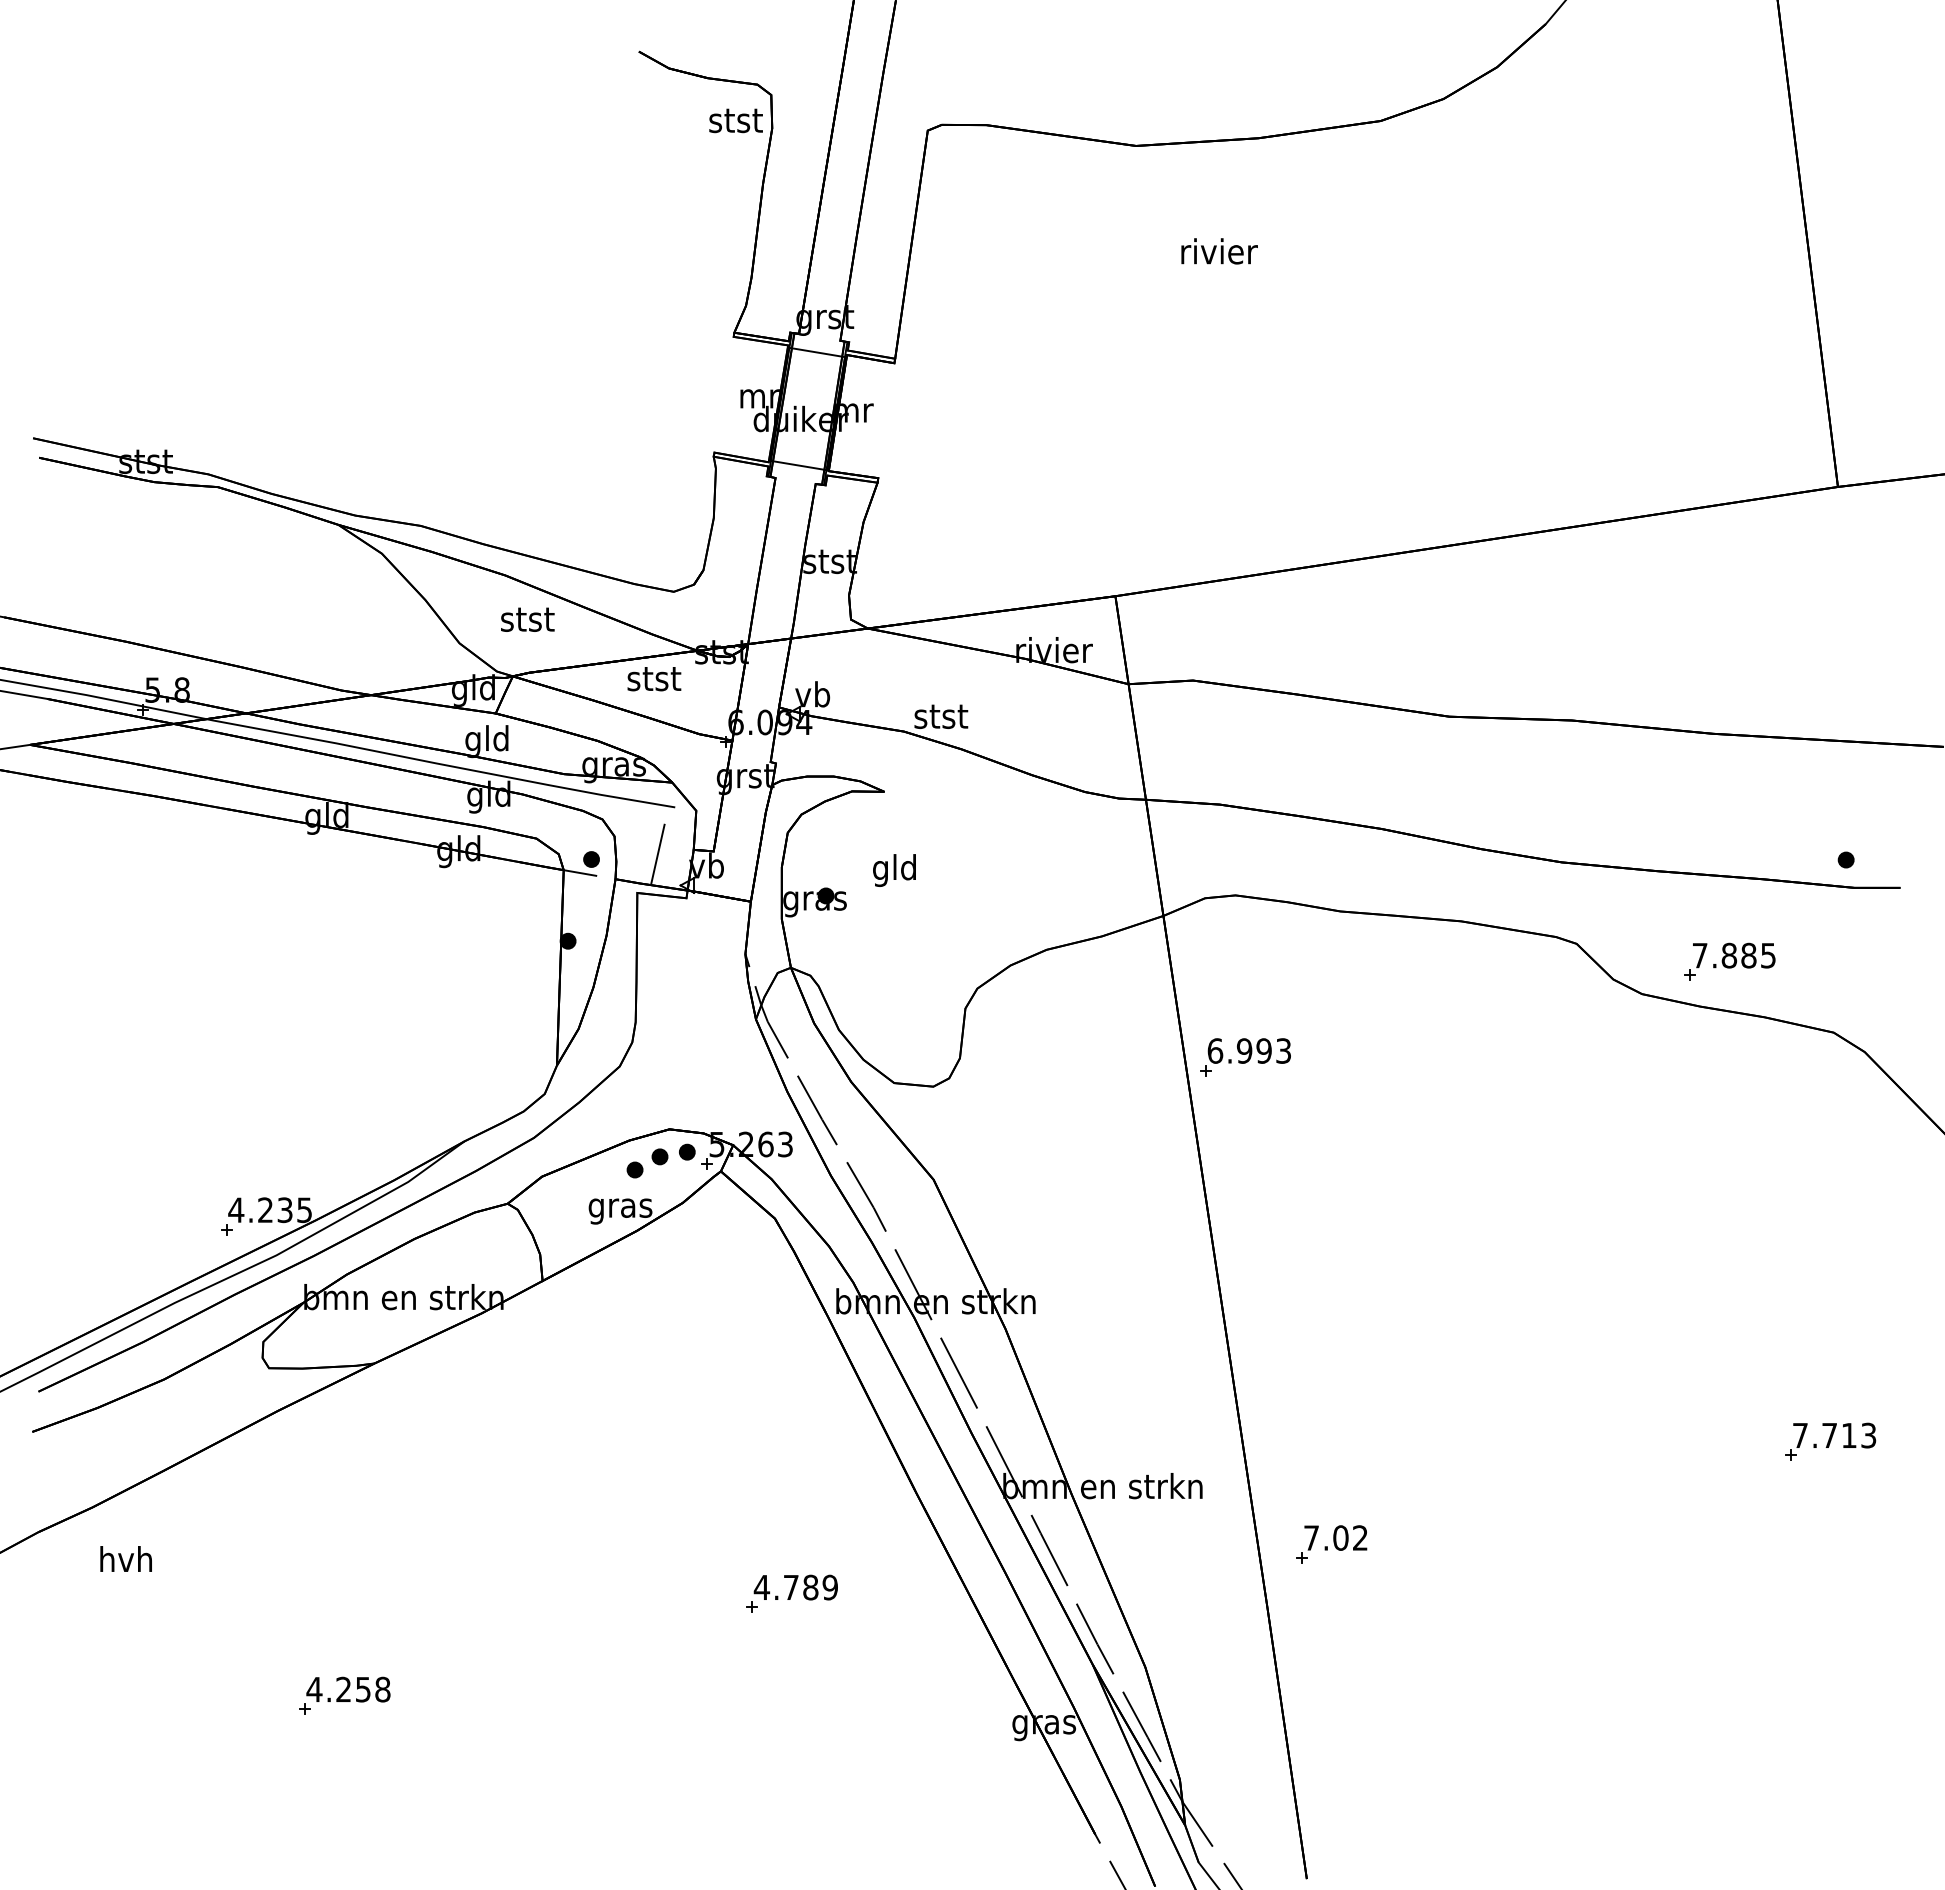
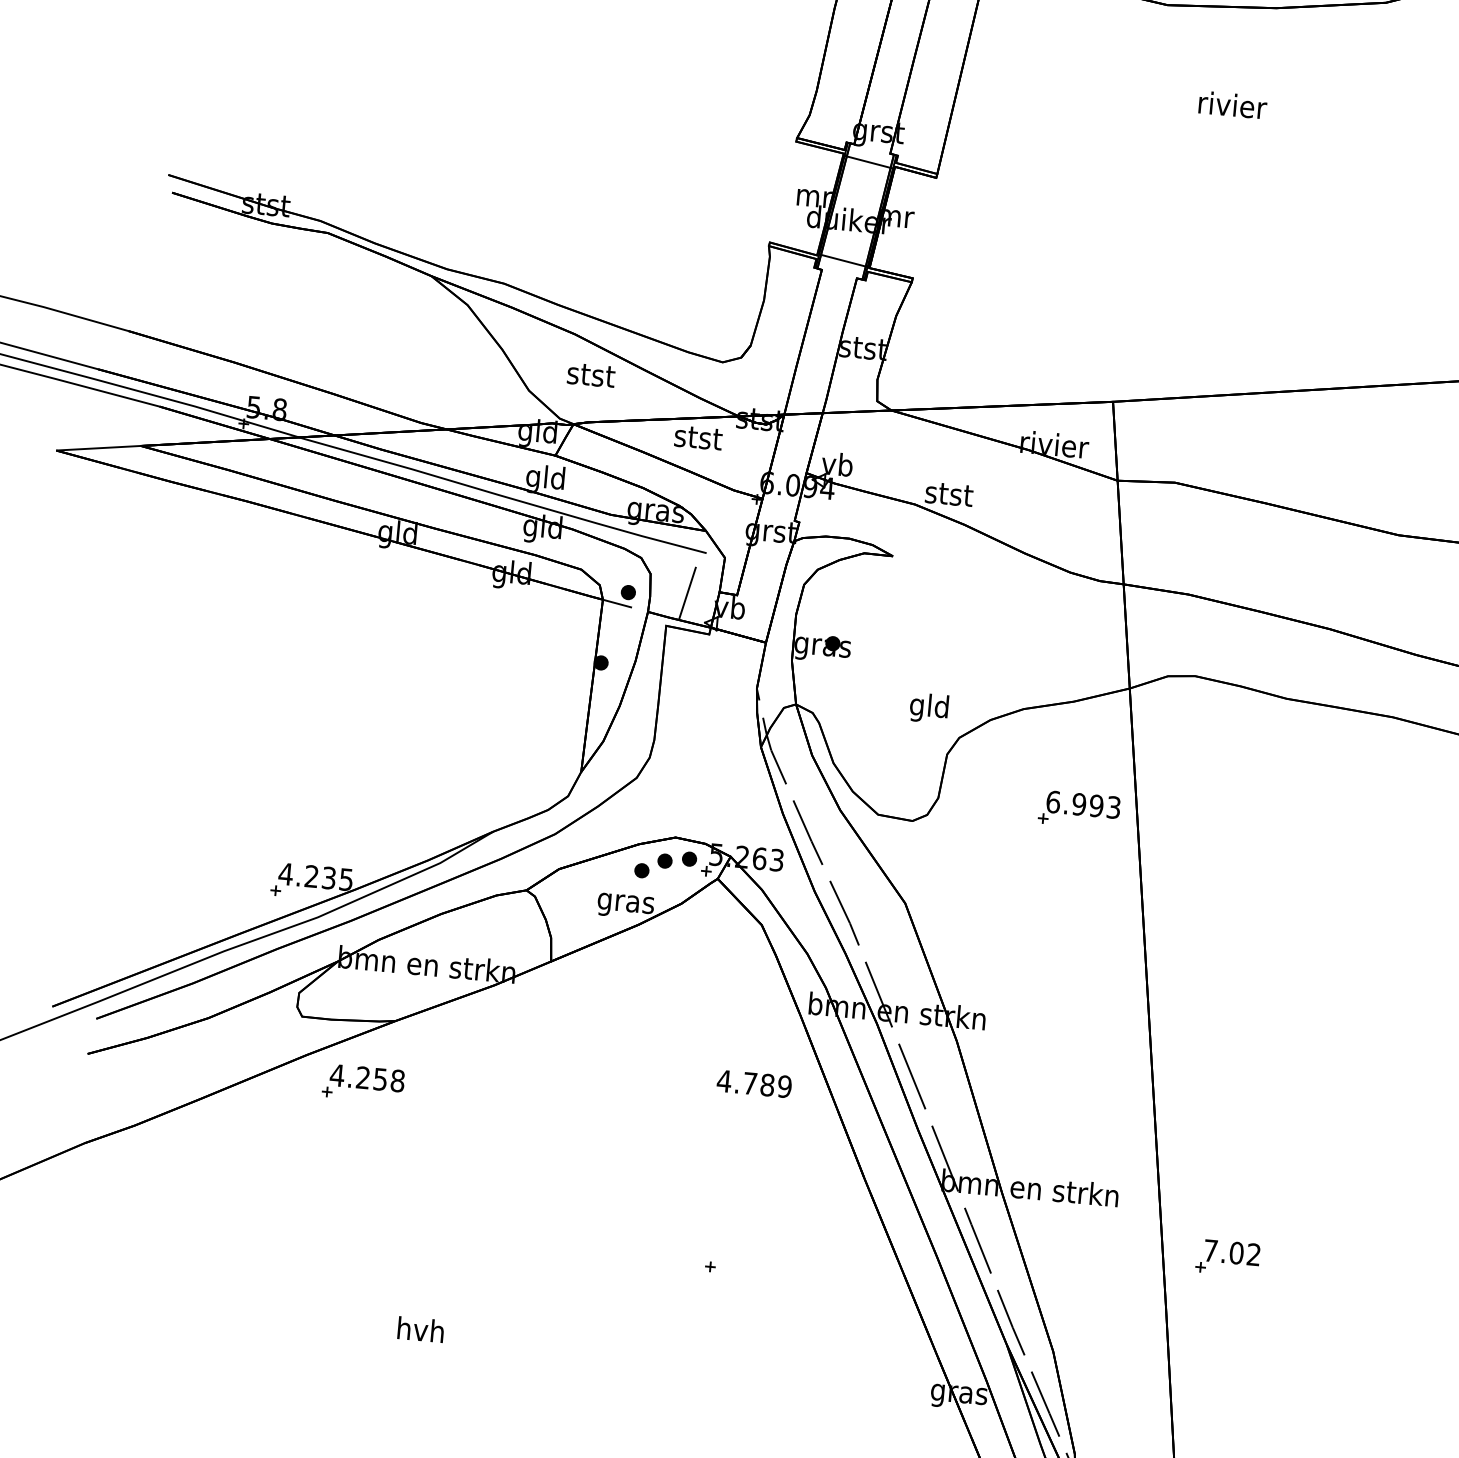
text: (894, 870) -> (929, 708), moved
part: (1245, 1057) -> (1079, 810), moved
text: (125, 1558) -> (420, 1329), moved
text: (795, 1587) -> (754, 1083), moved
part: (344, 1695) -> (363, 1083), moved

